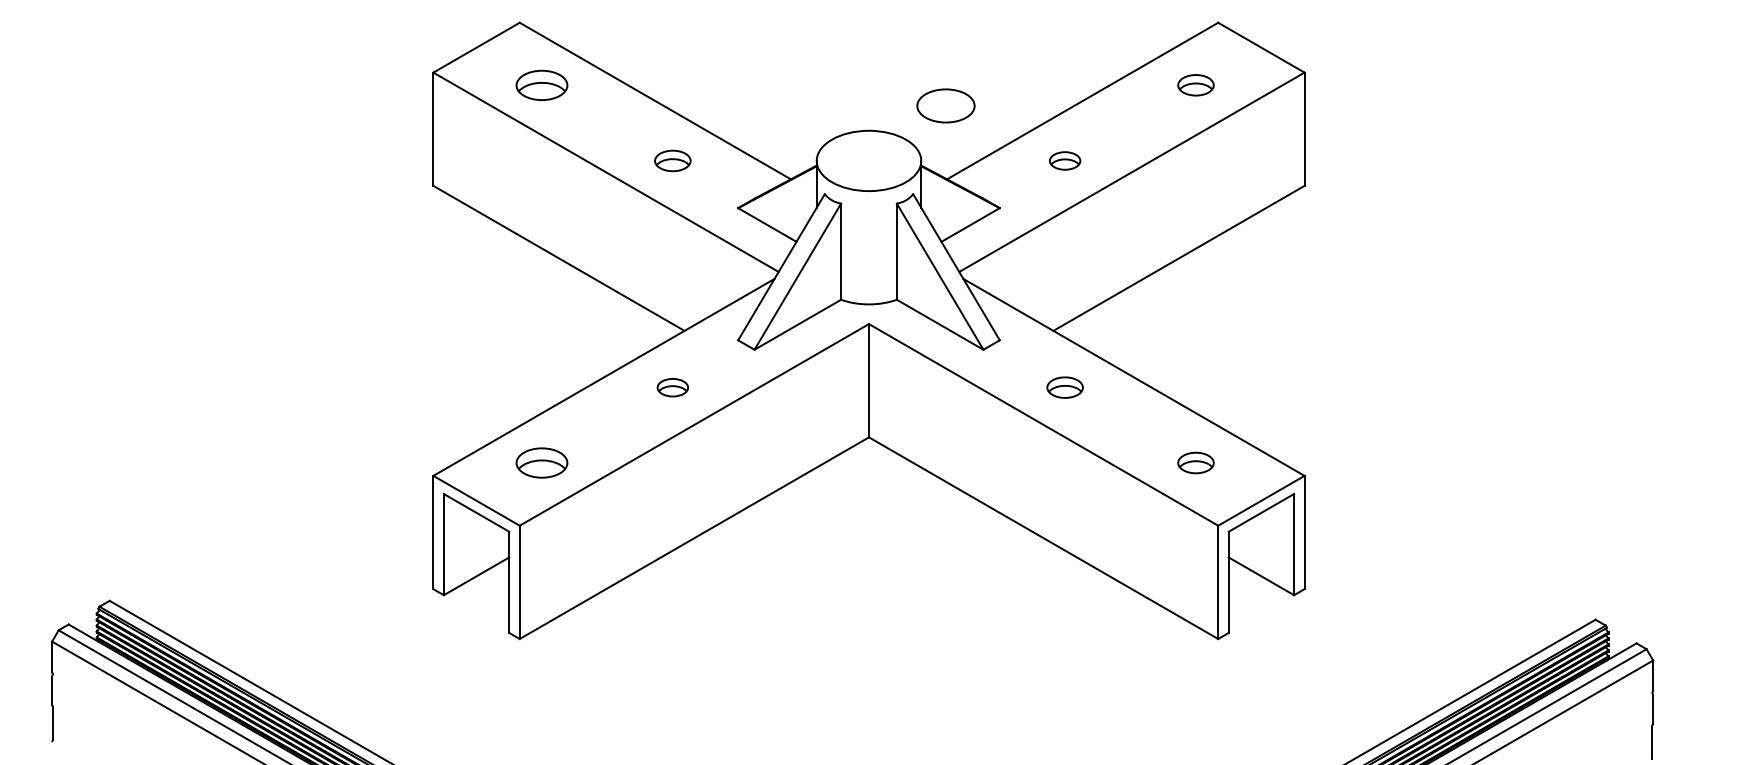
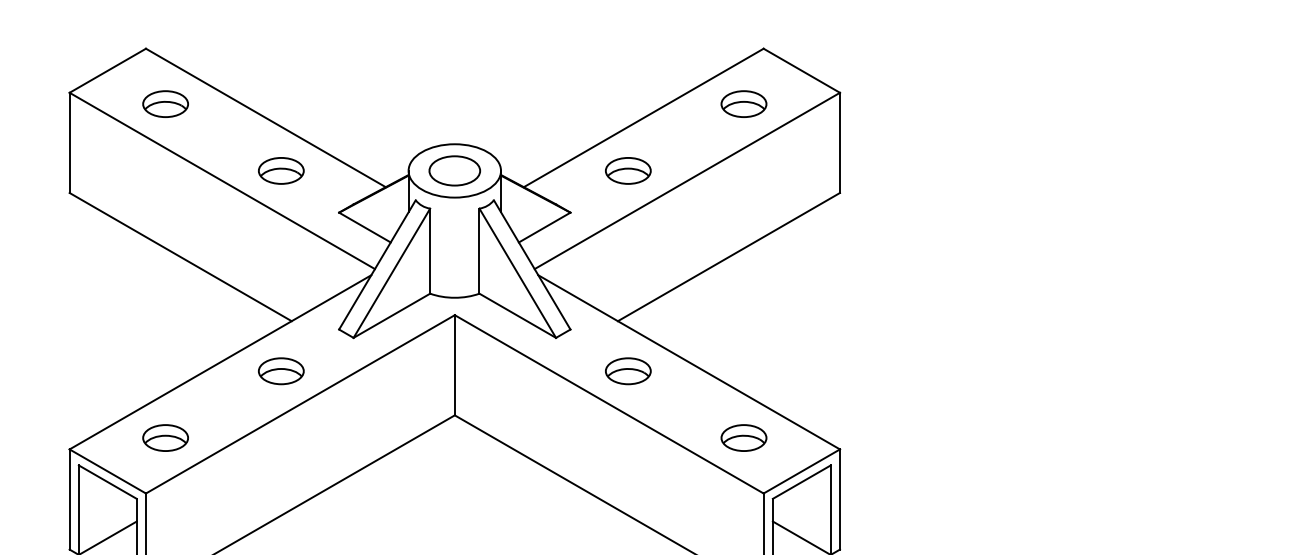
part: (1195, 84) -> (743, 103), size x1.43
part: (945, 105) -> (454, 170), moved
part: (672, 160) -> (281, 170), size x1.43
part: (1064, 160) -> (627, 170), size x1.67
part: (672, 387) -> (281, 371), size x1.67
part: (1064, 387) -> (627, 371), size x1.43
part: (1195, 462) -> (743, 437), size x1.43

